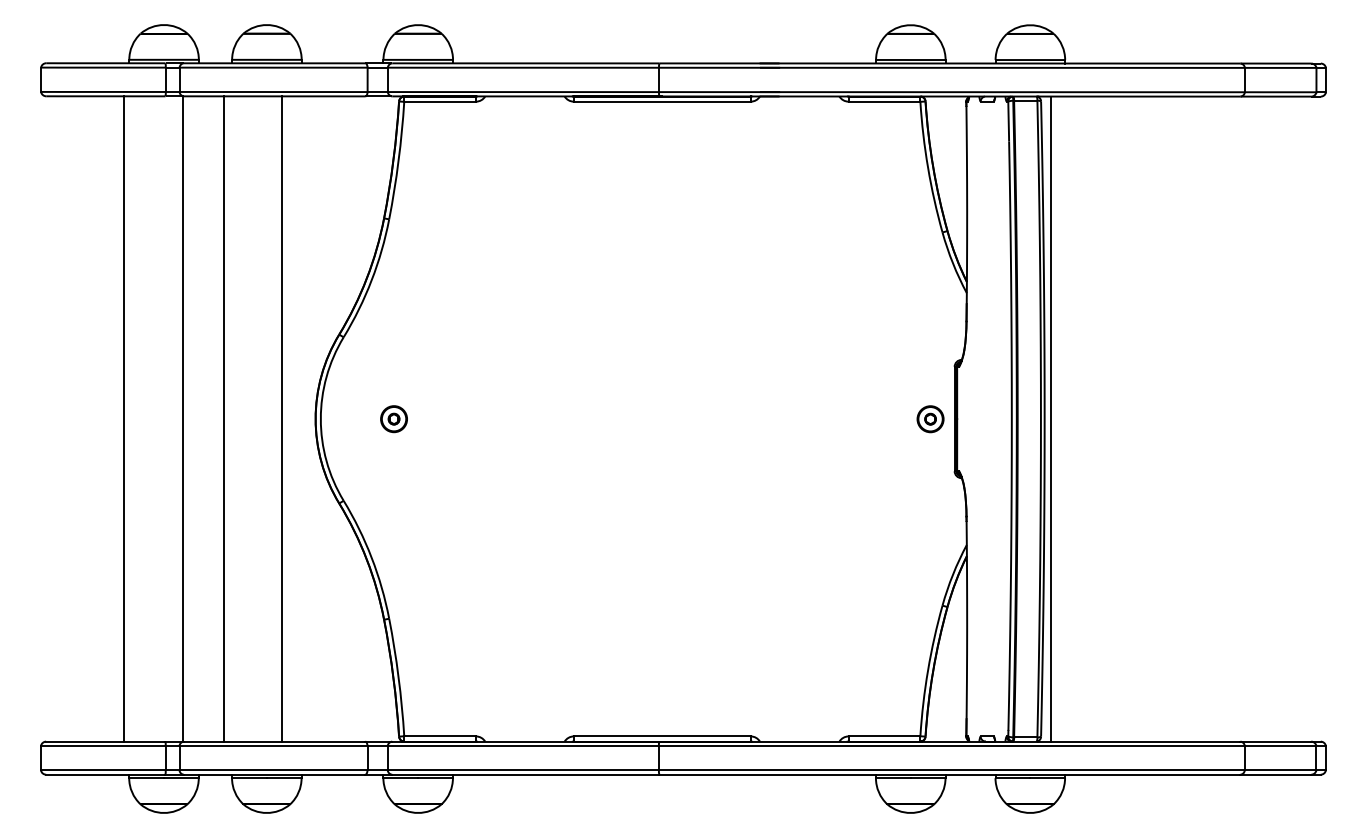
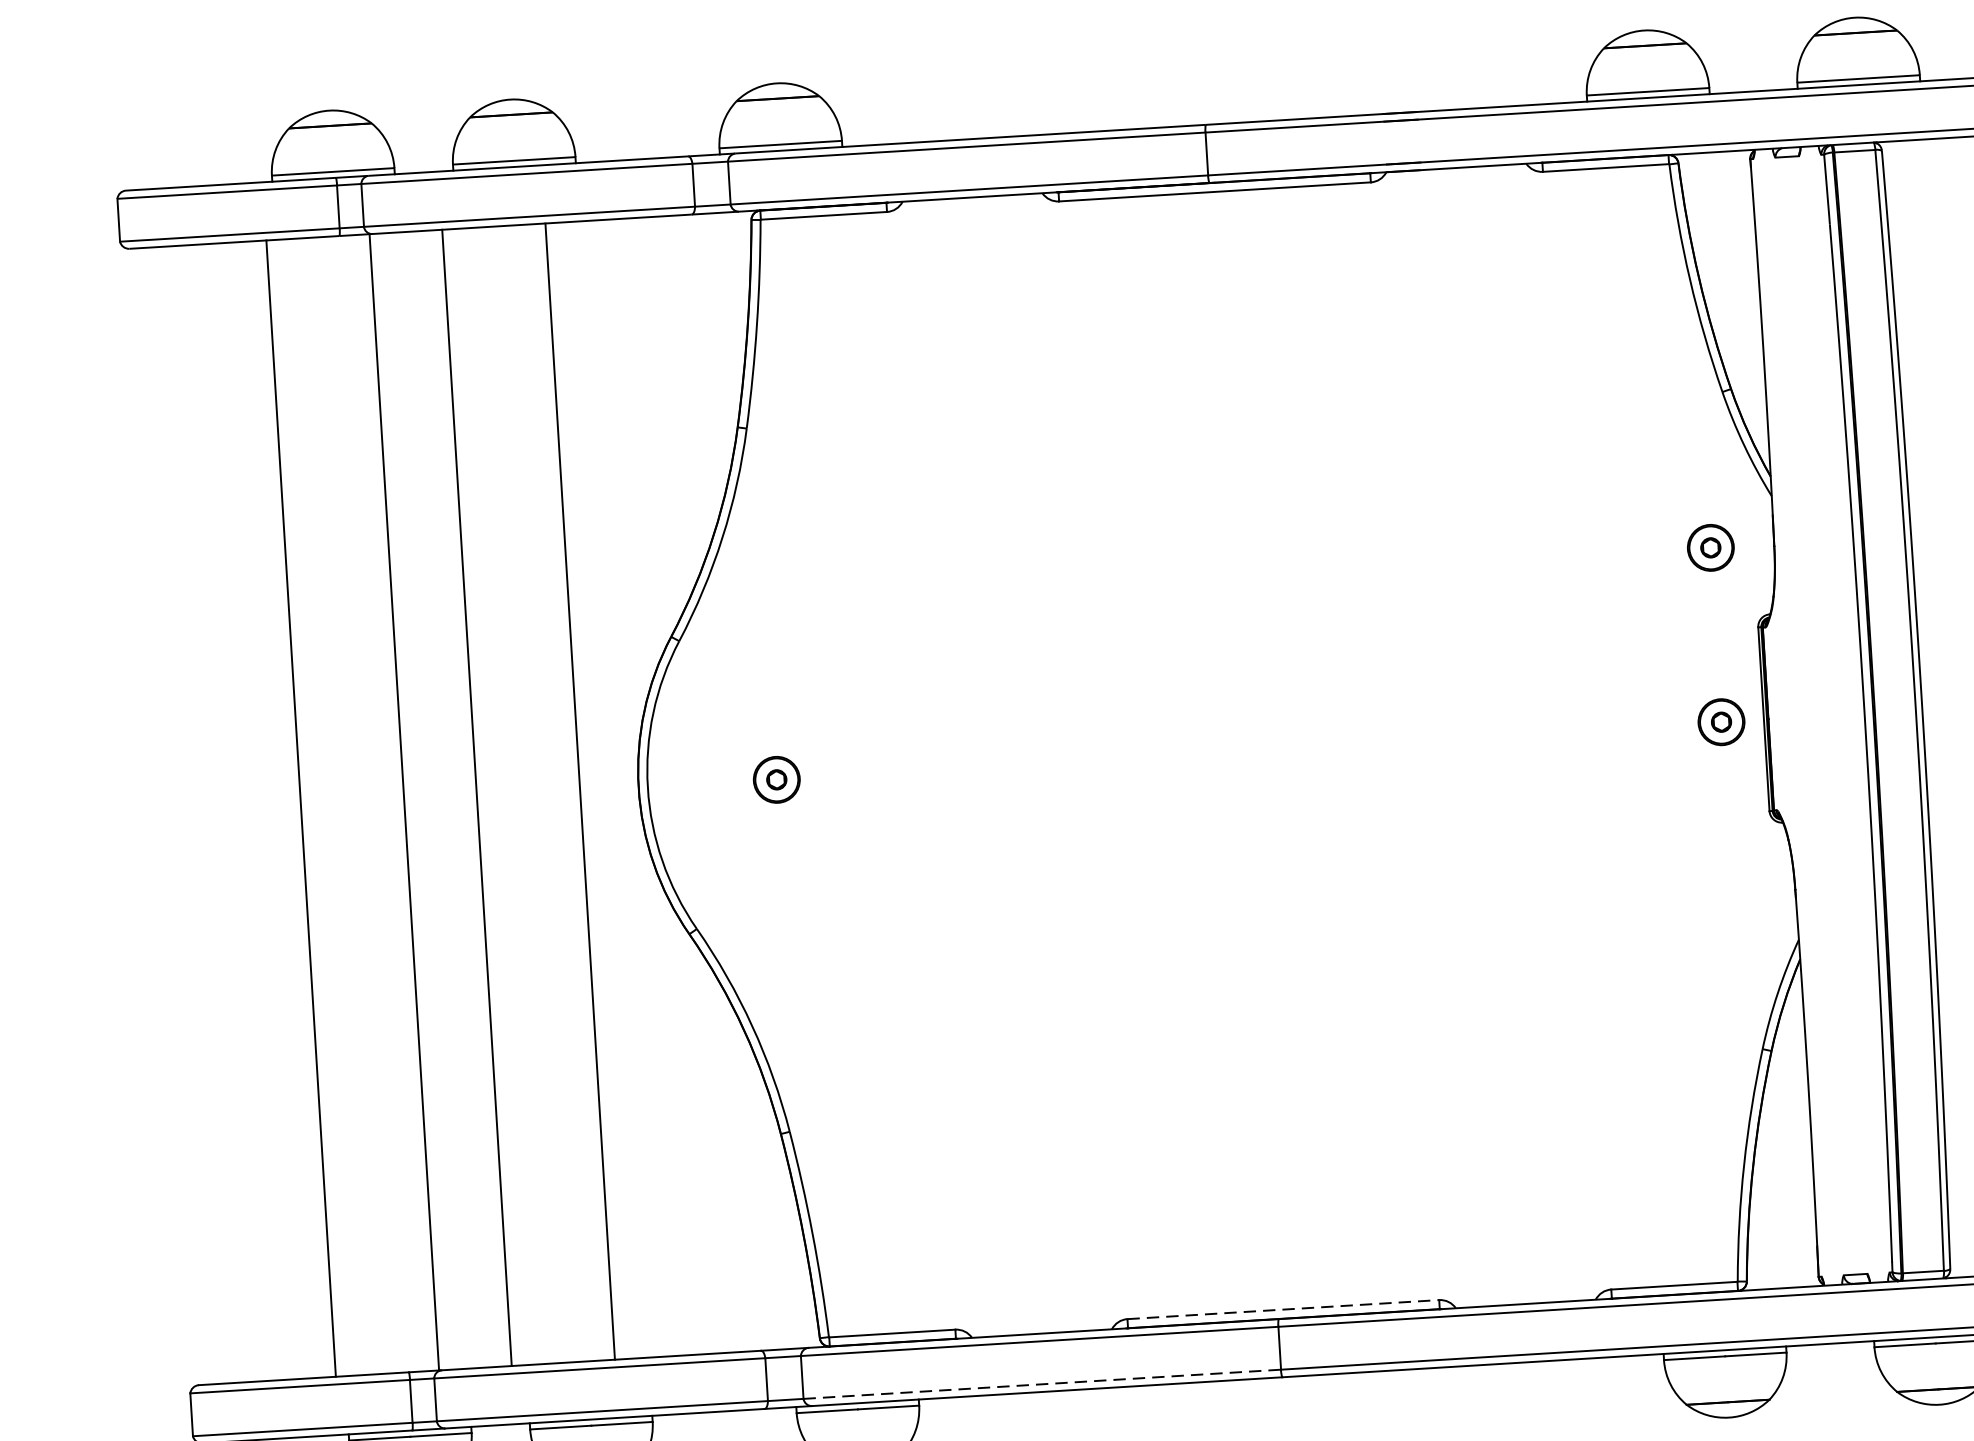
part: (930, 320) -> (1710, 548), added
line: (1050, 418) -> (1932, 707), removed
line: (662, 736) -> (1283, 1309), solid -> dashed
line: (523, 770) -> (1042, 1384), solid -> dashed

